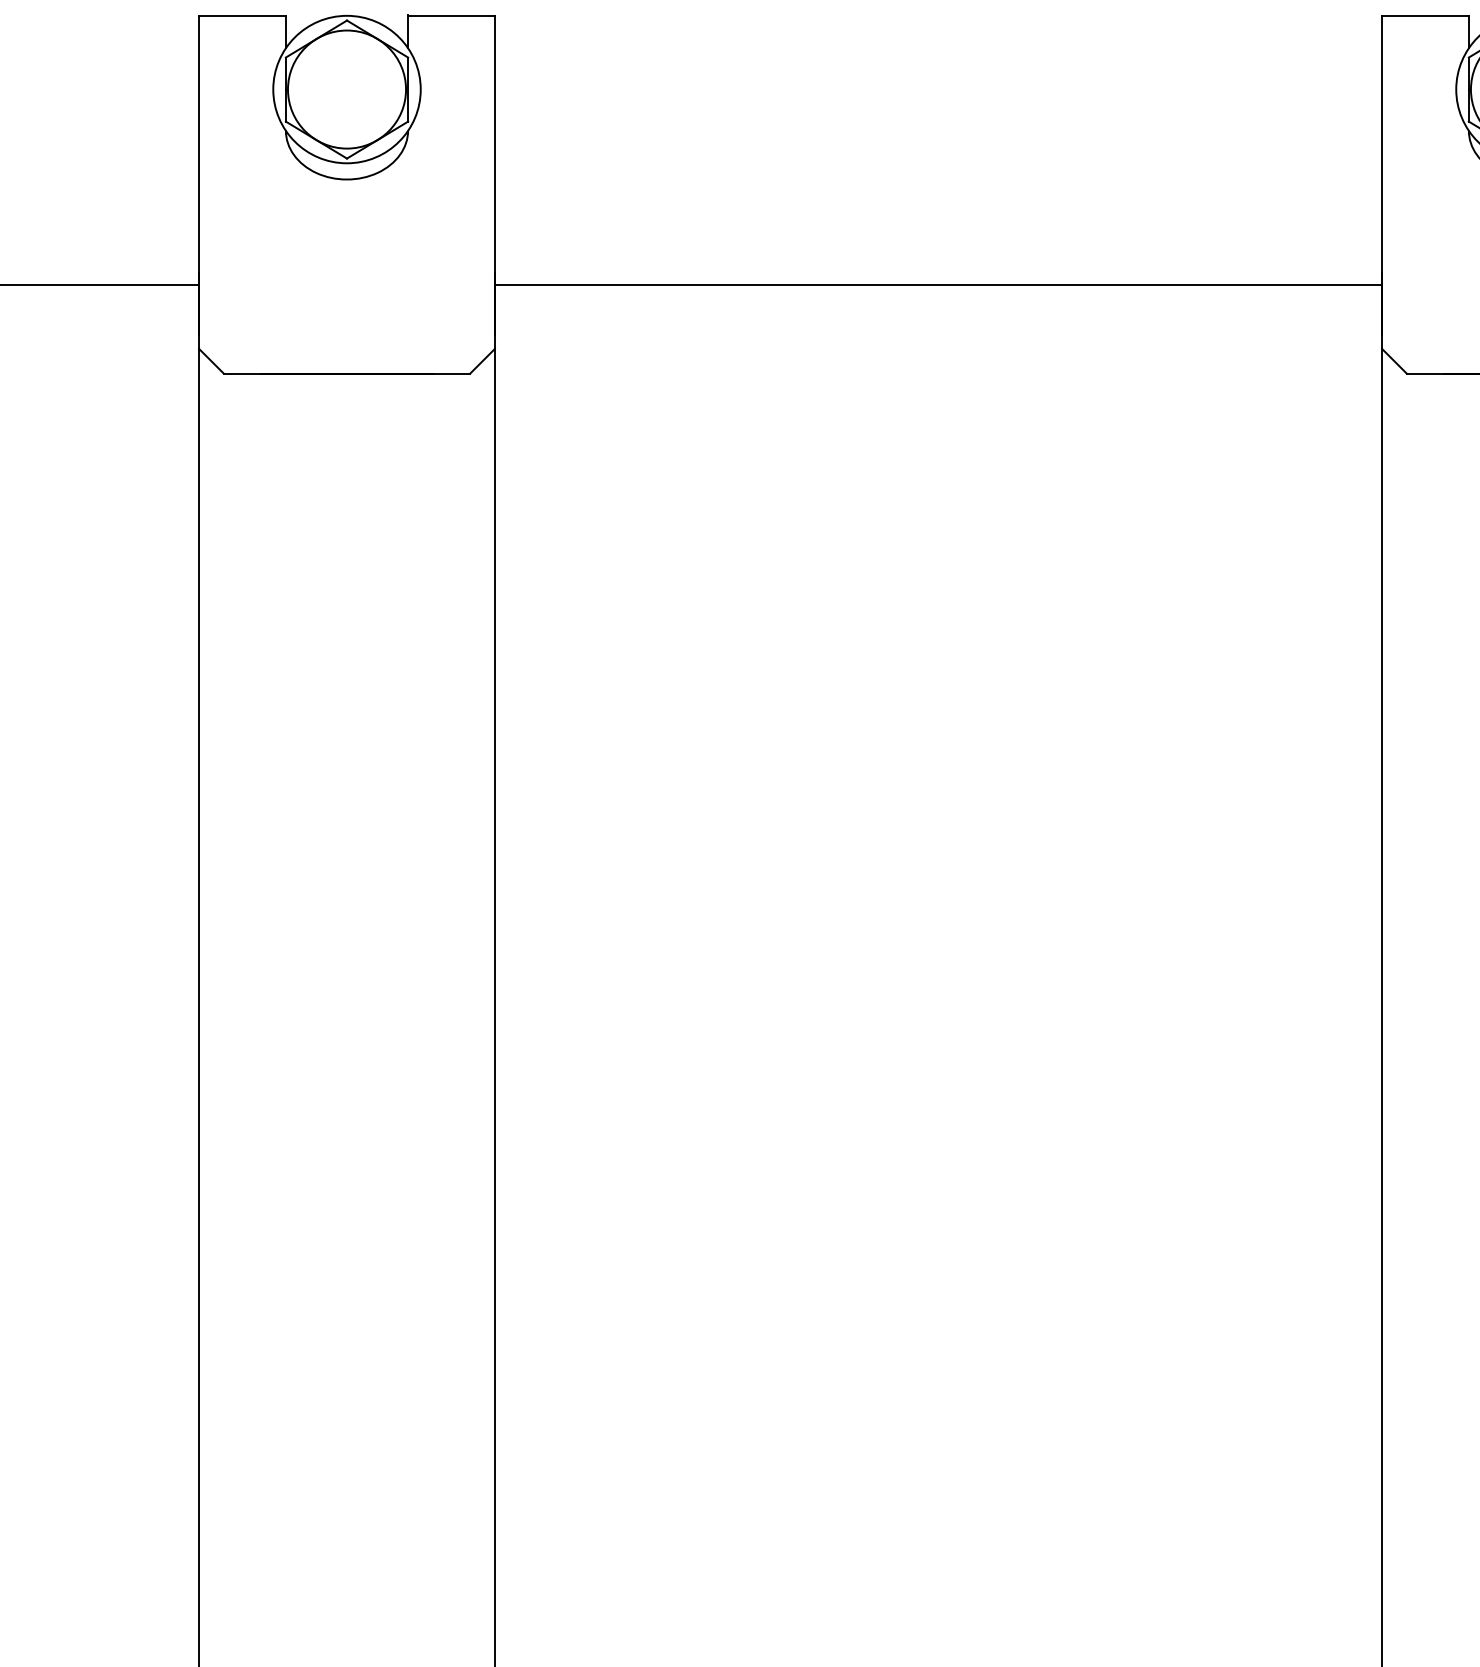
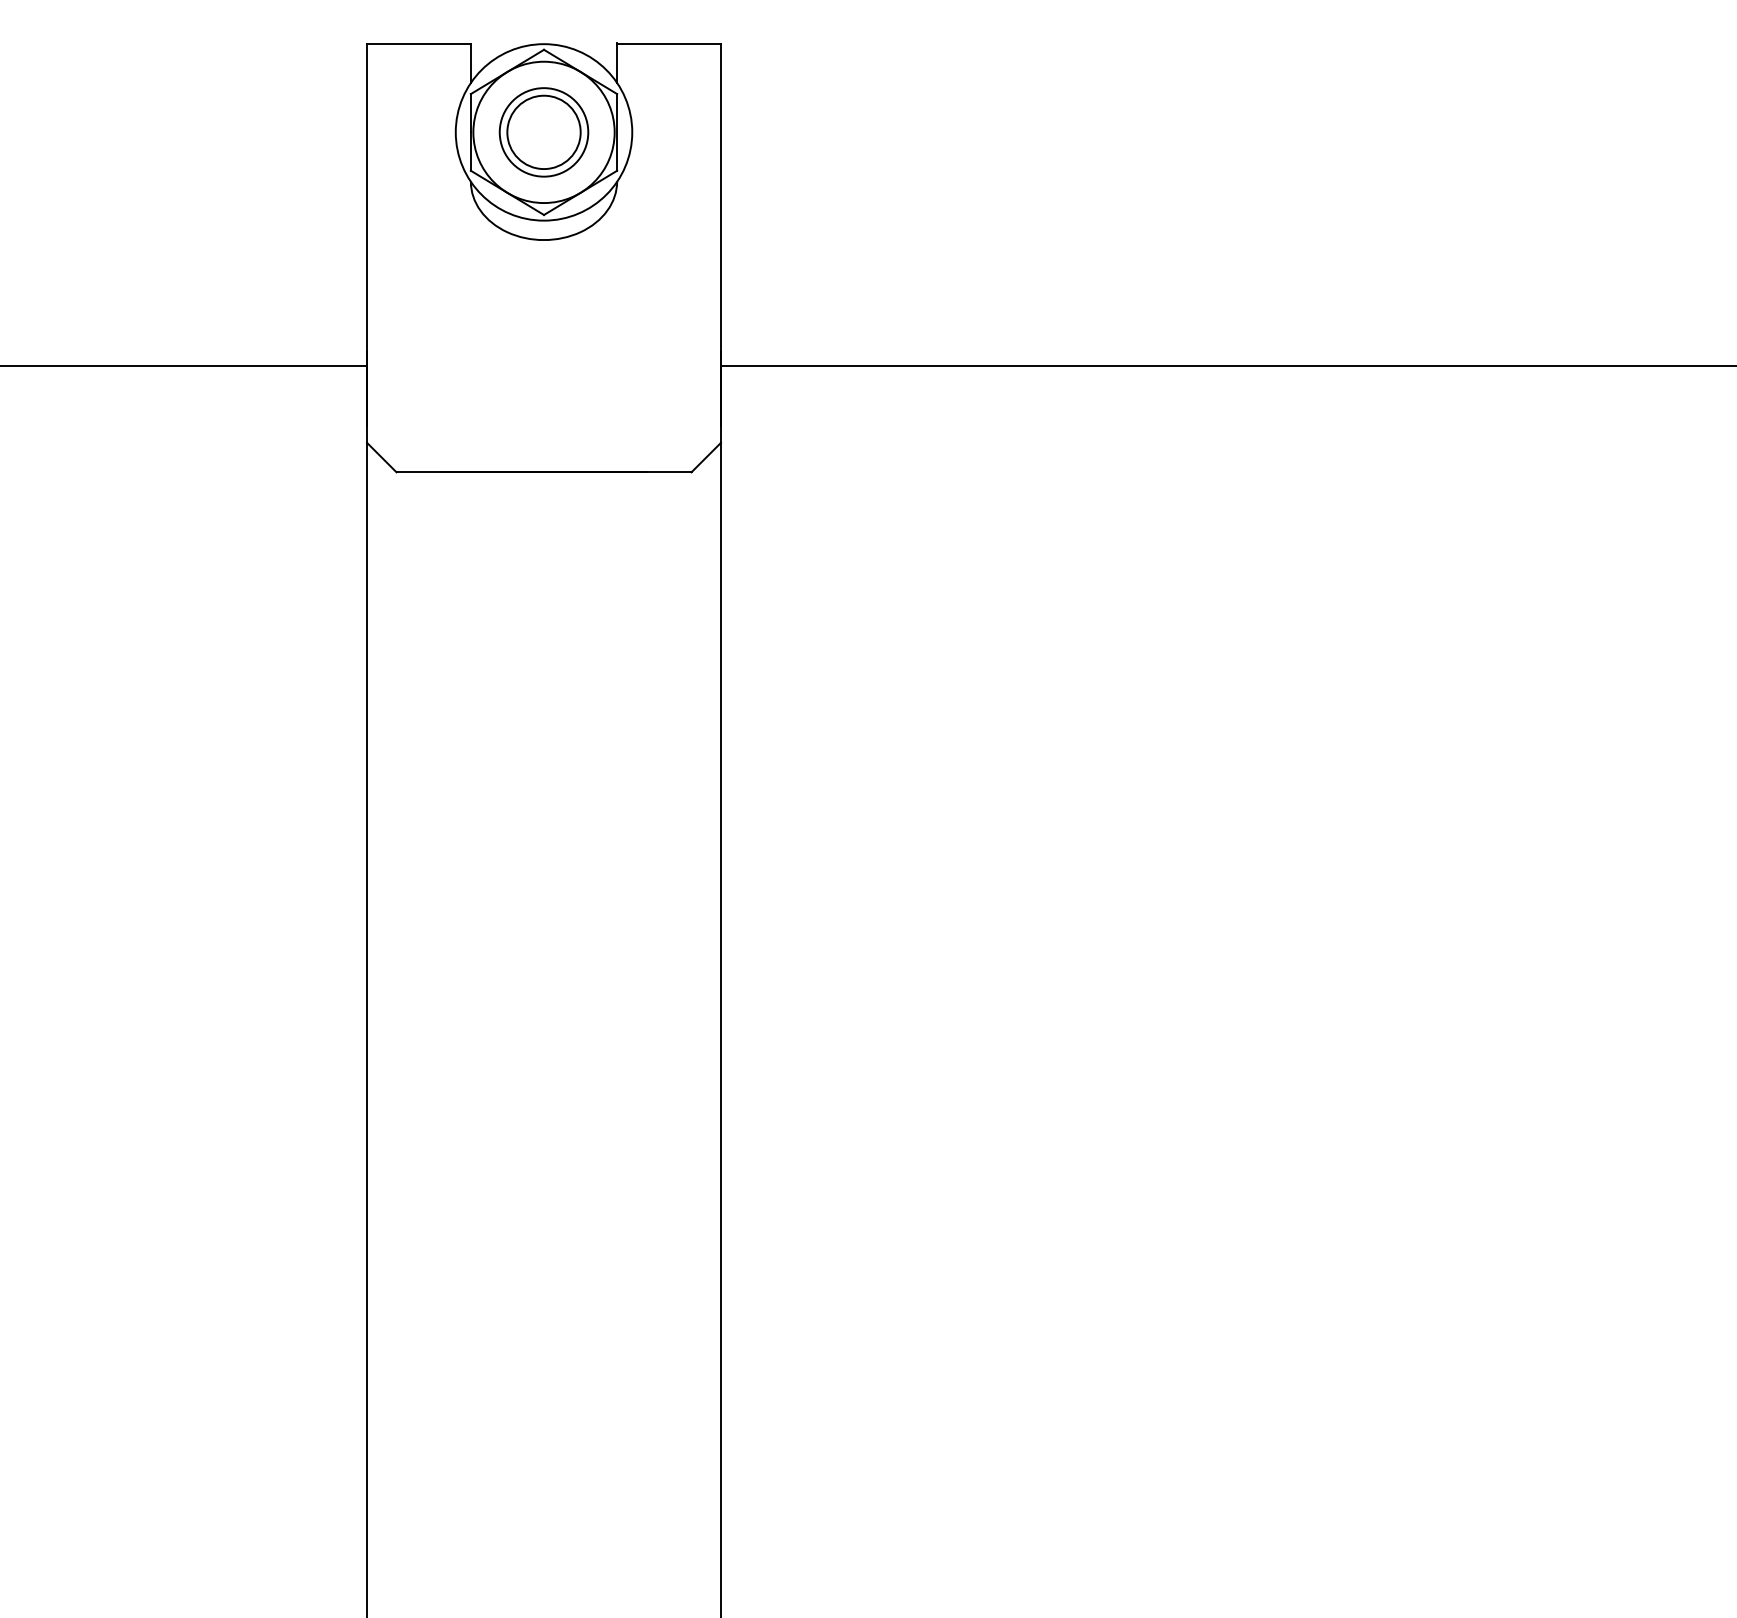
part: (346, 89) -> (543, 132), added

